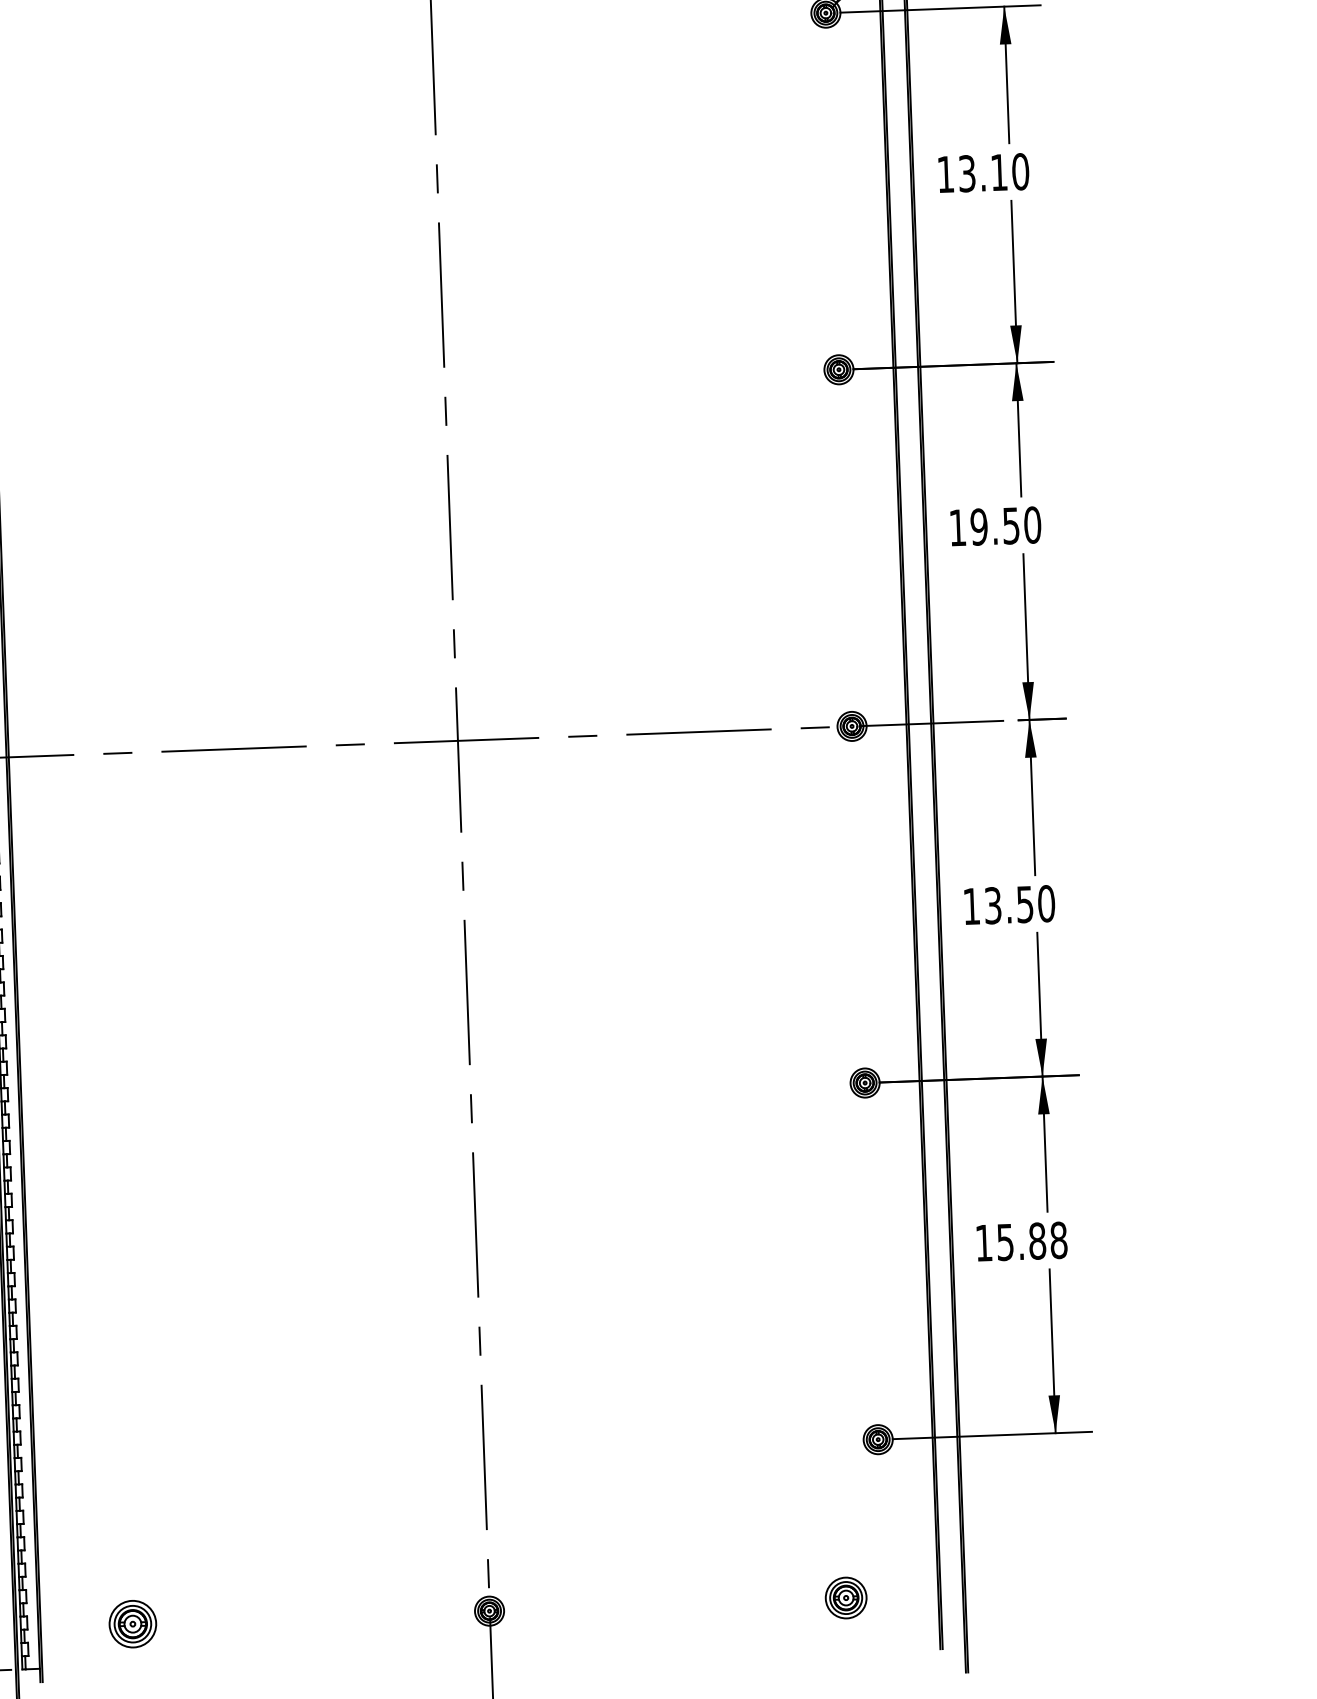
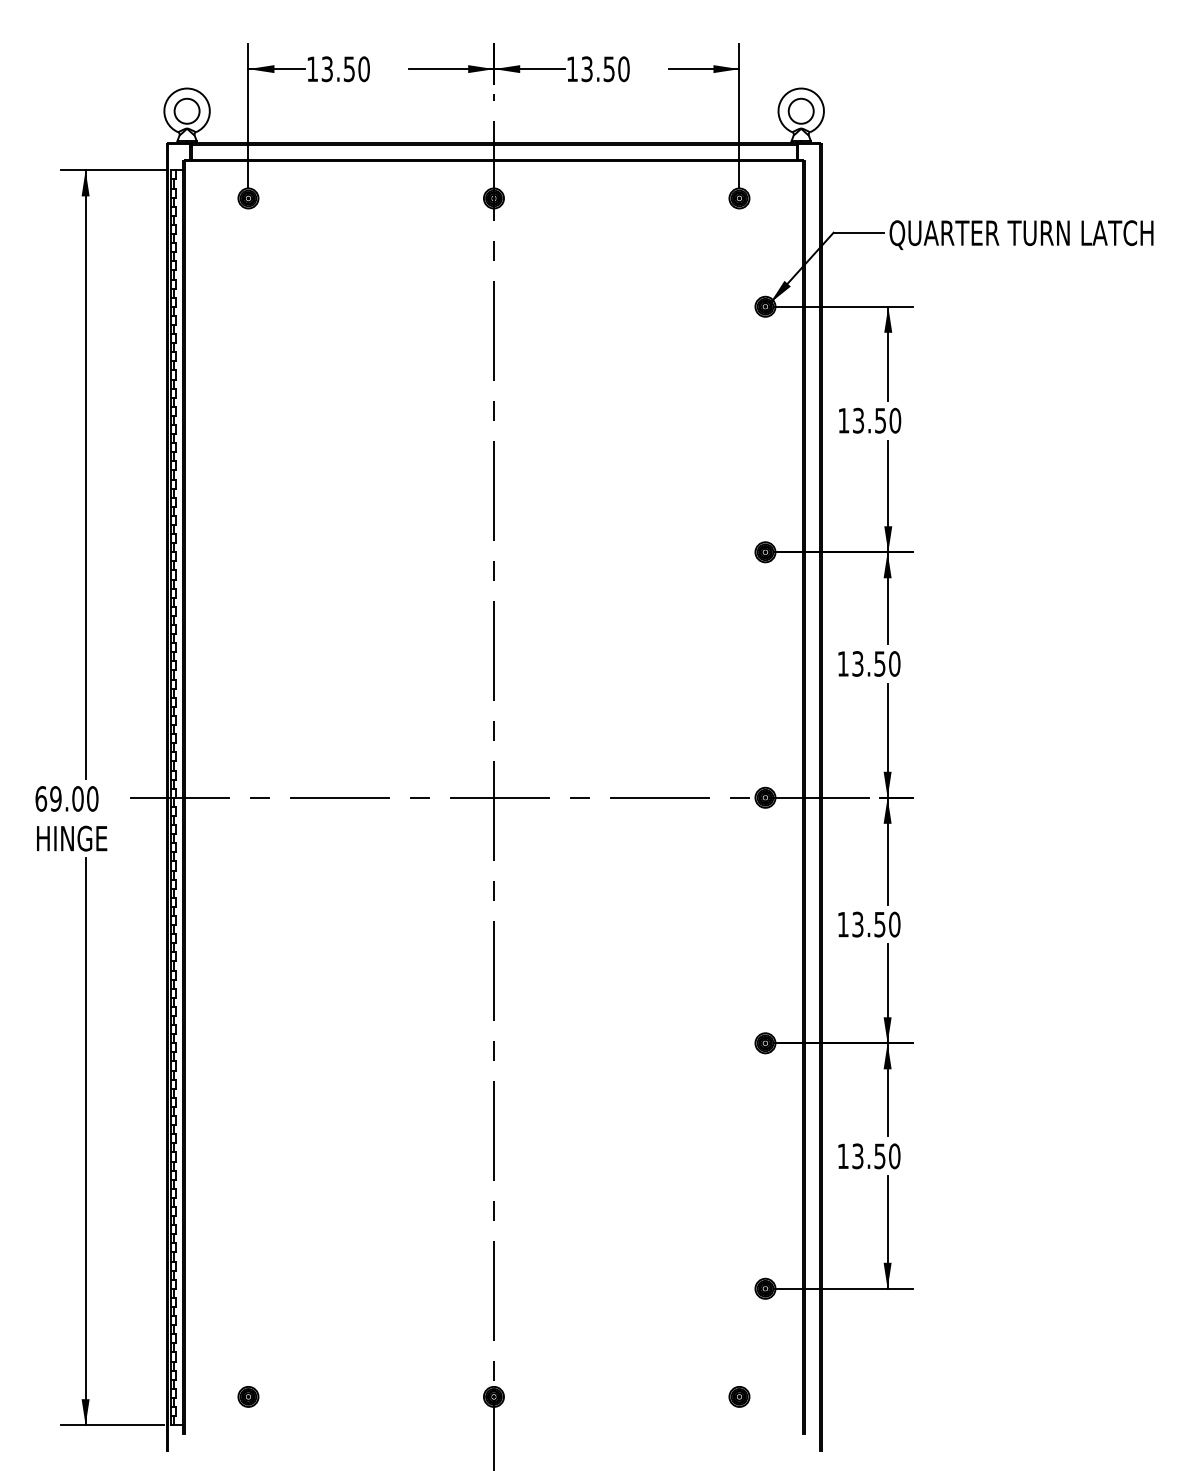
text: (999, 172) -> (880, 420), 13.10 -> 13.50
text: (978, 526) -> (857, 663), 19.50 -> 13.50
text: (1032, 1241) -> (876, 1156), 15.88 -> 13.50
part: (846, 1597) -> (739, 1396), size x0.71
part: (132, 1623) -> (248, 1396), size x0.62

